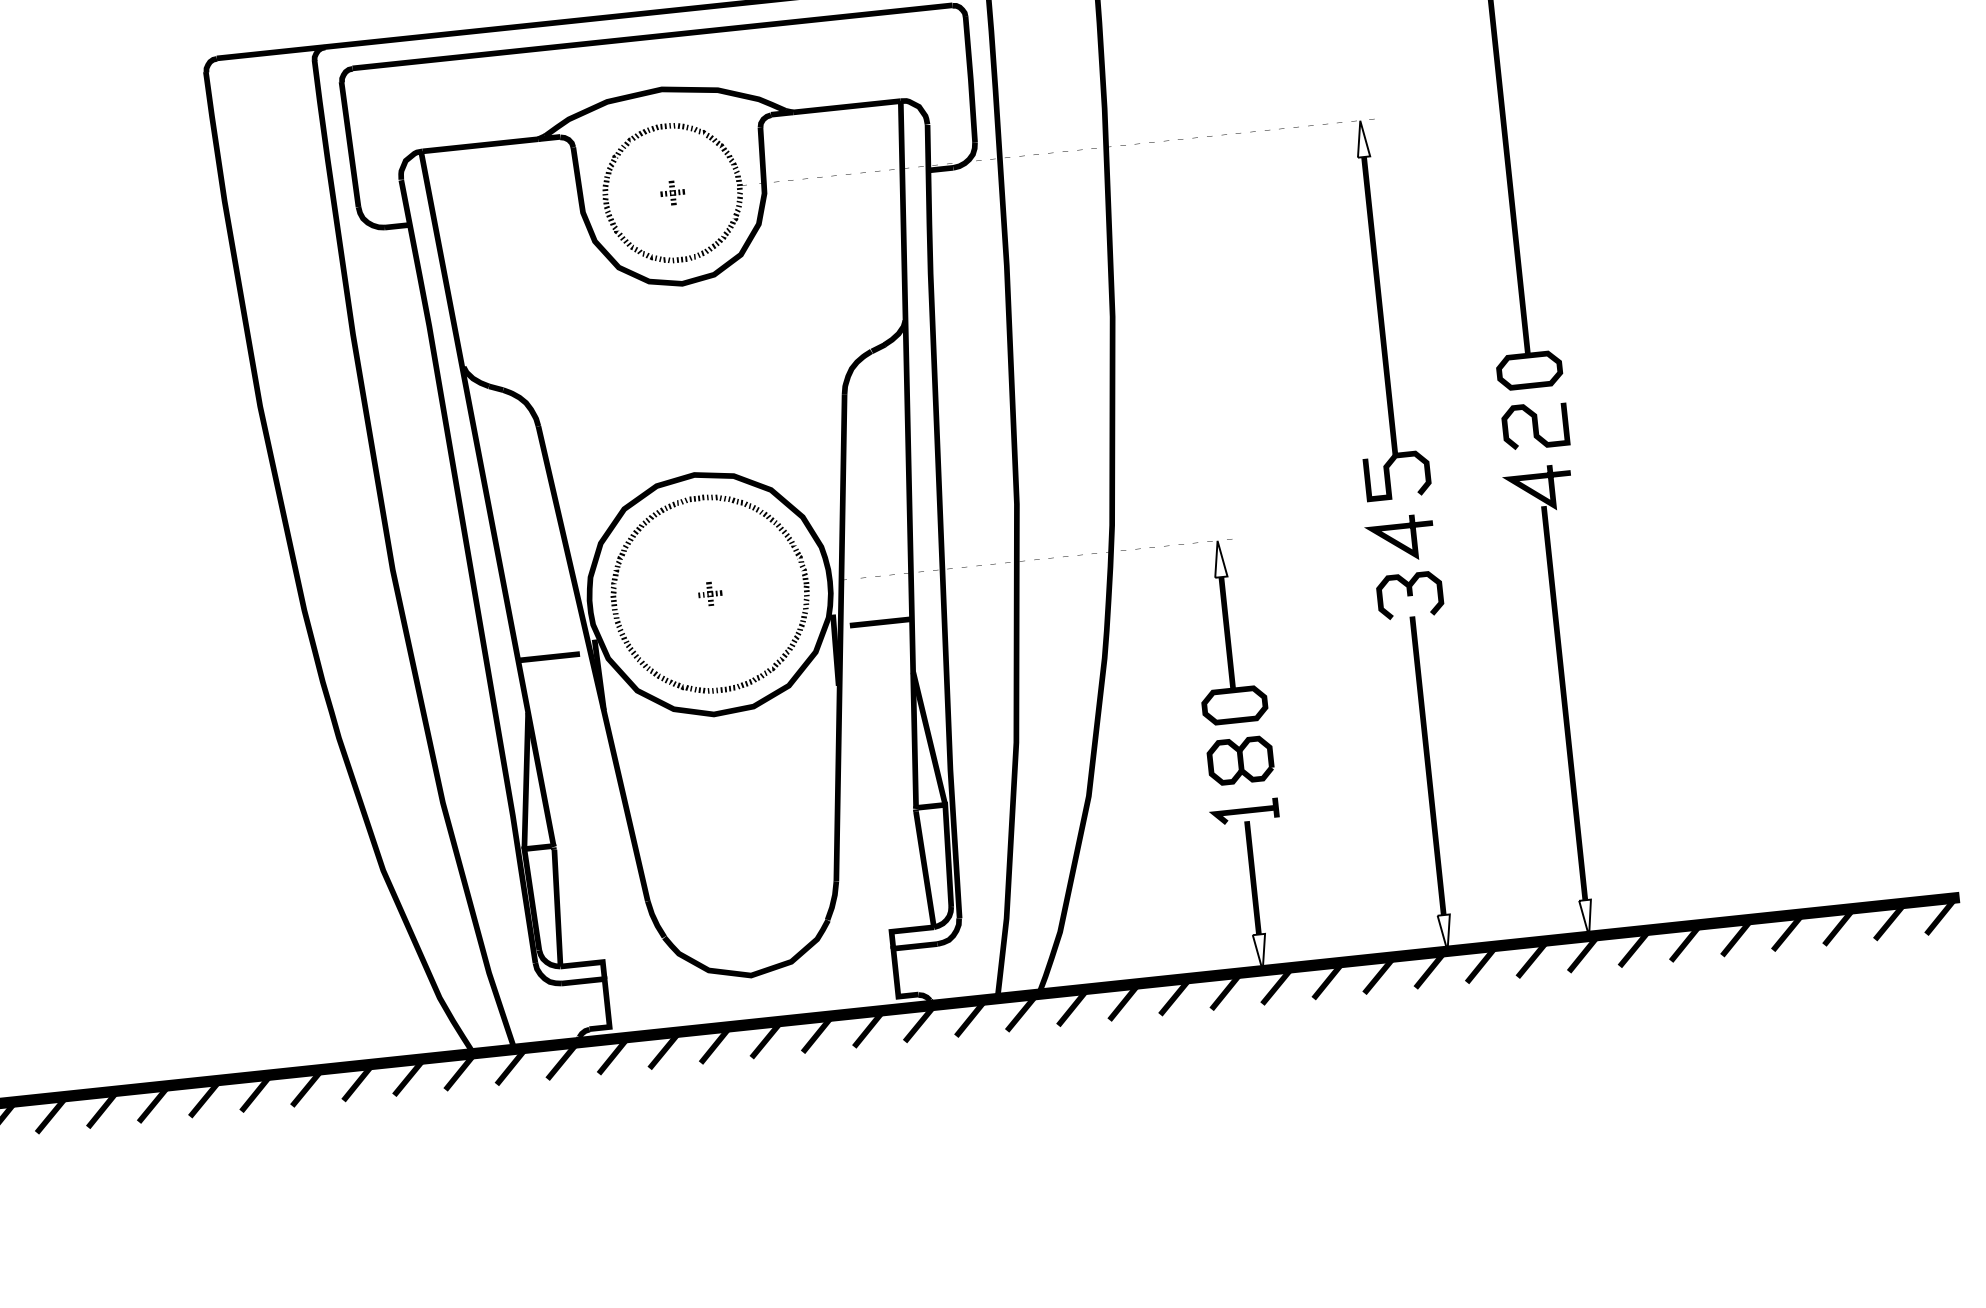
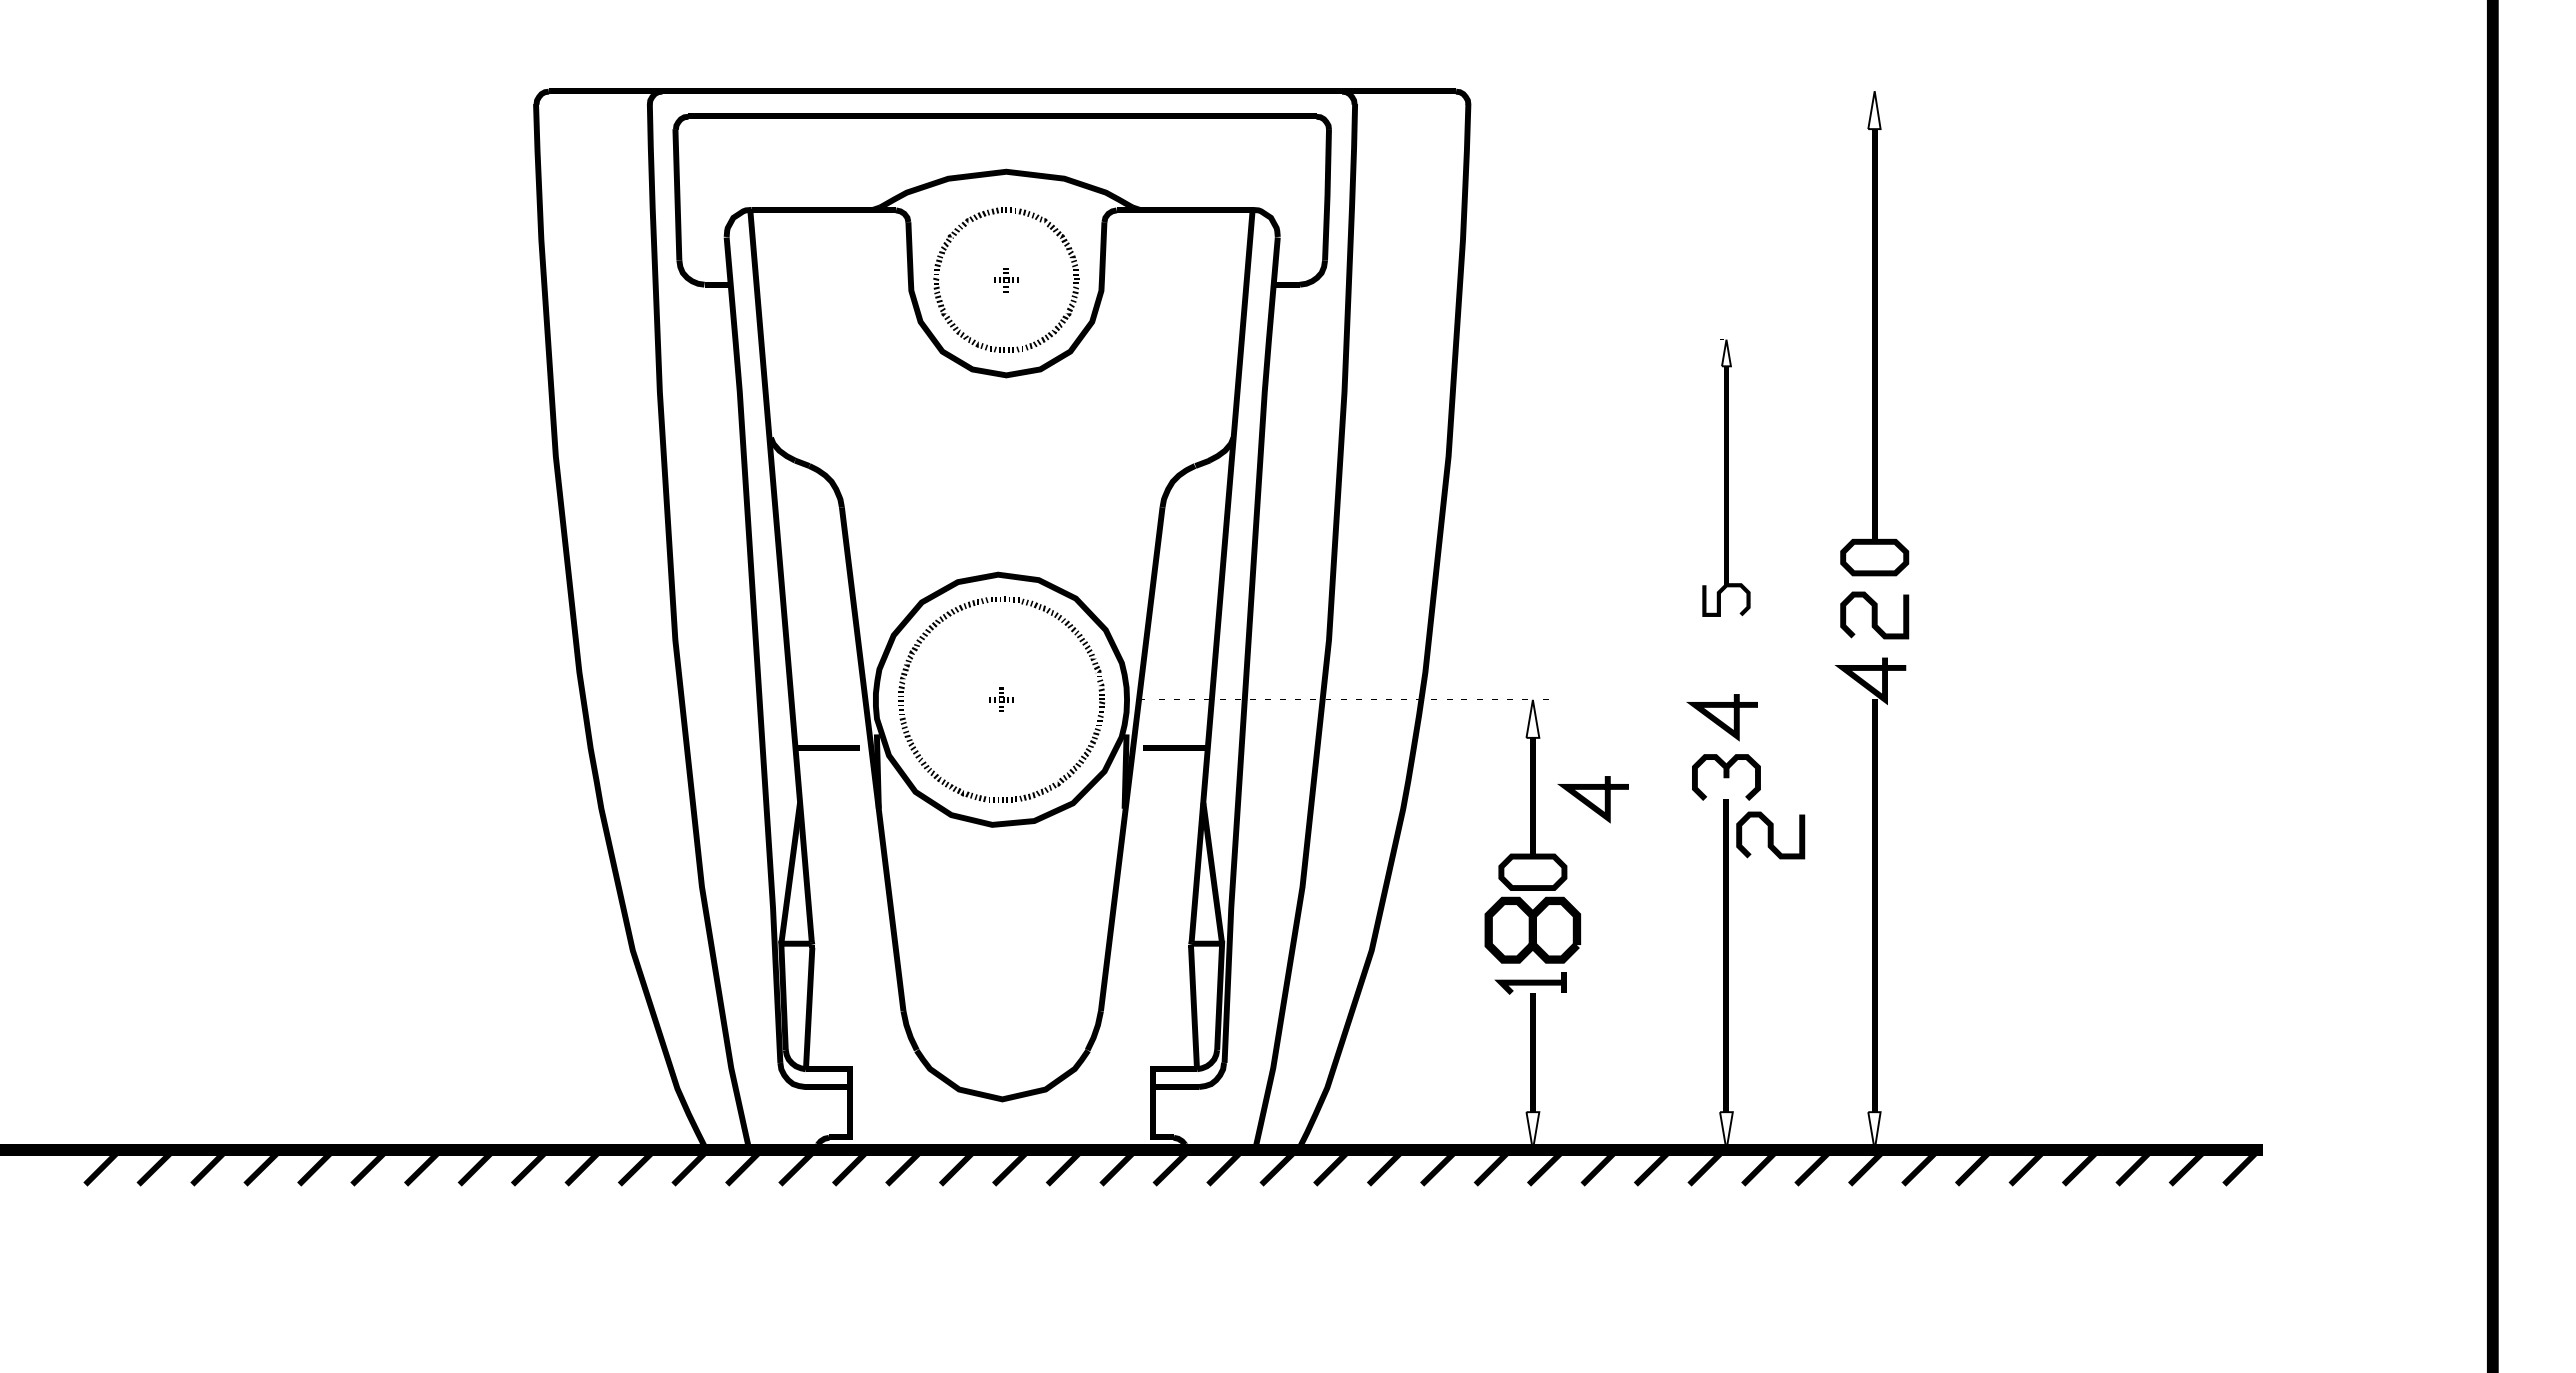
part: (1380, 310) -> (1726, 478), size x0.7
line: (1282, 632) -> (1590, 801), added
curve: (1458, 646) -> (1770, 835), added
part: (1240, 760) -> (1532, 929), size x1.4

